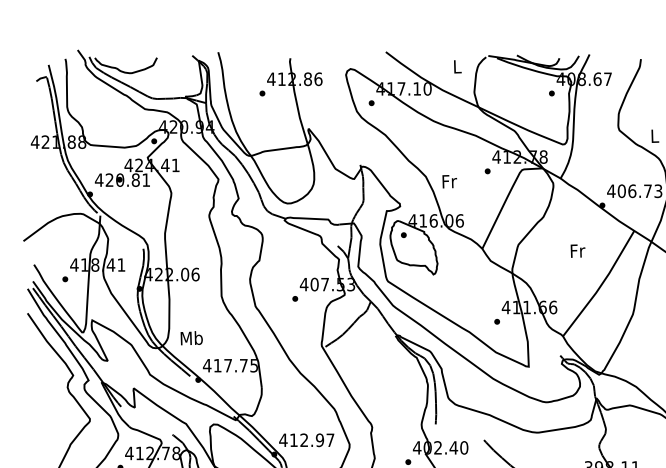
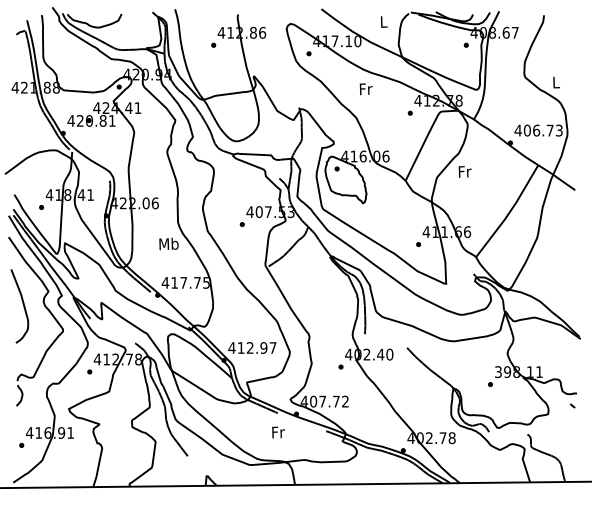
text: (448, 181) -> (365, 89), moved
text: (577, 250) -> (464, 171), moved
text: (191, 337) -> (168, 243), moved
curve: (43, 390) -> (22, 304), added

